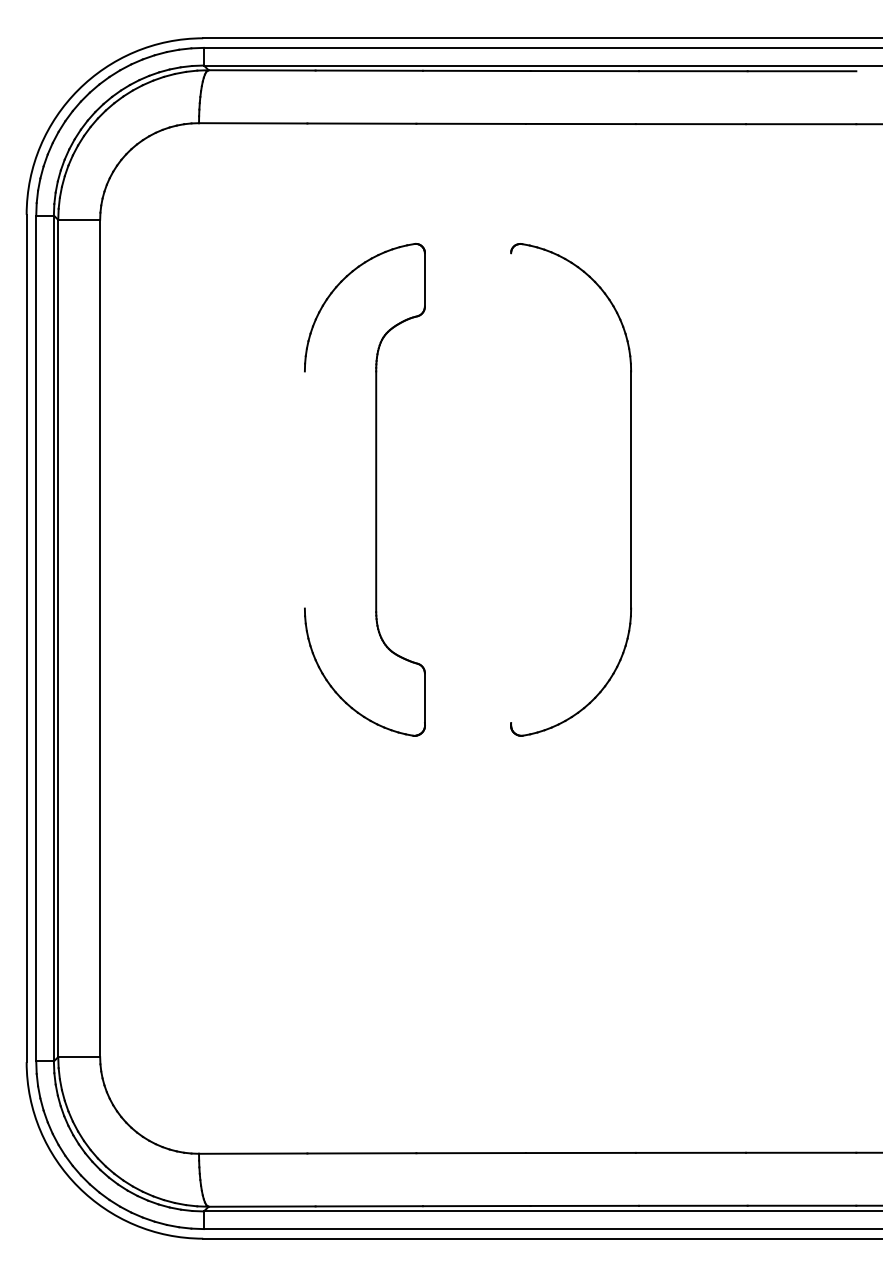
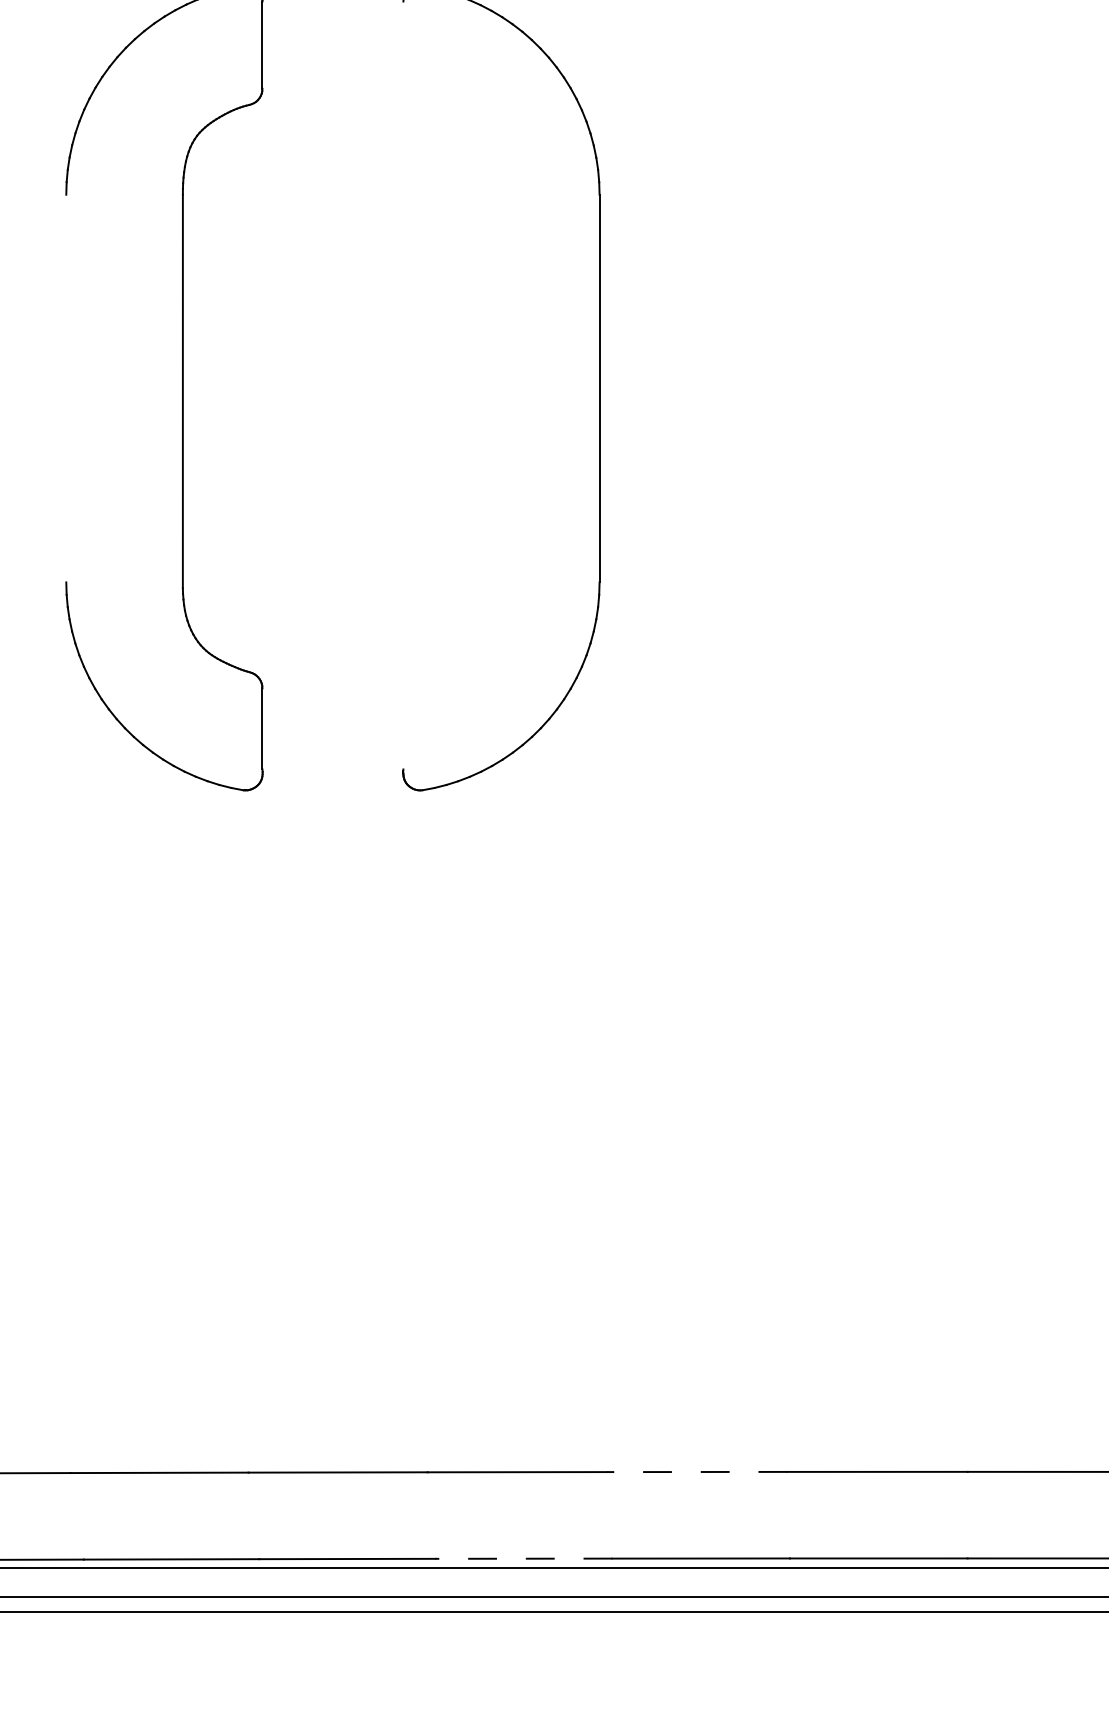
line: (690, 1152) -> (696, 1471), solid -> dashed
line: (584, 1205) -> (523, 1558), solid -> dashed

